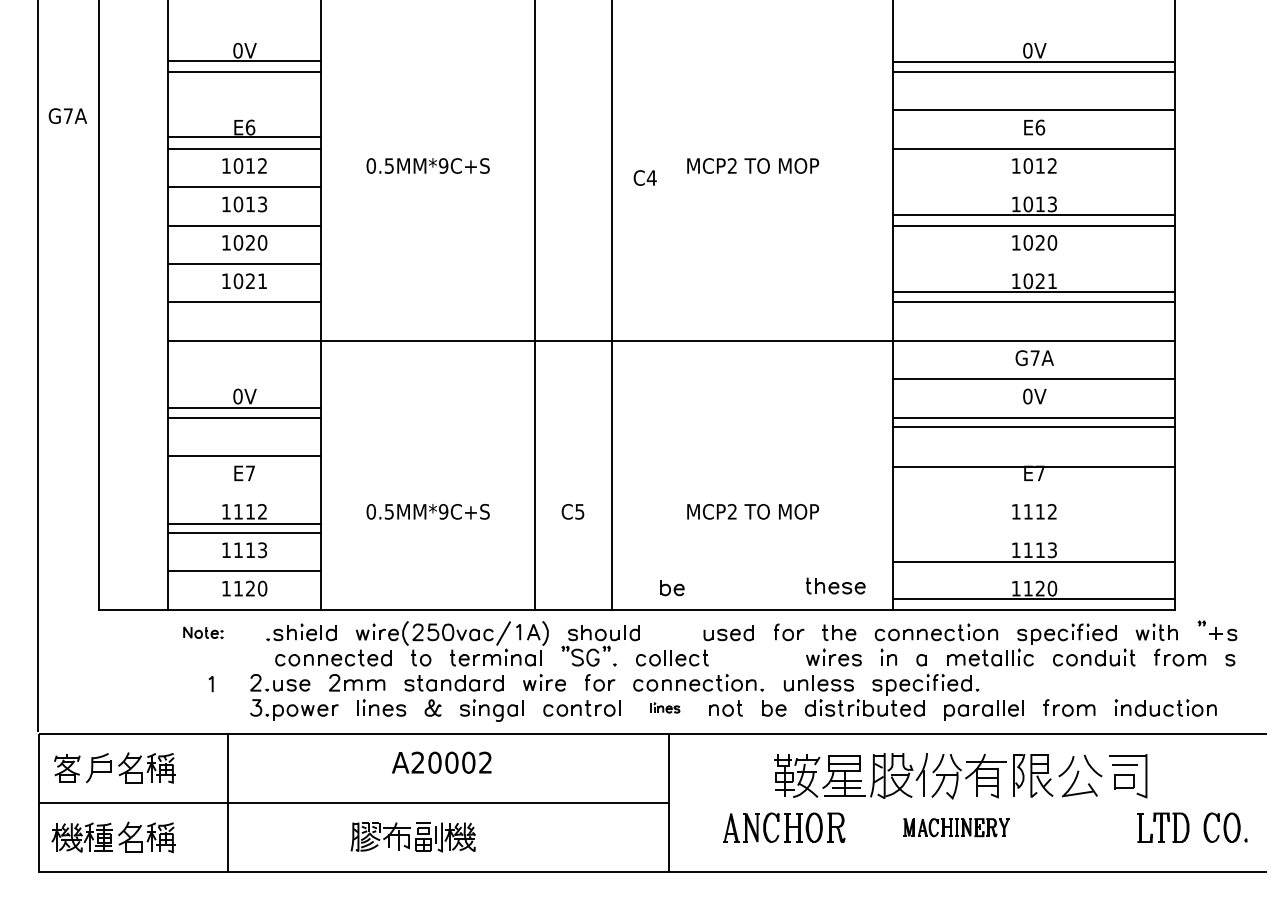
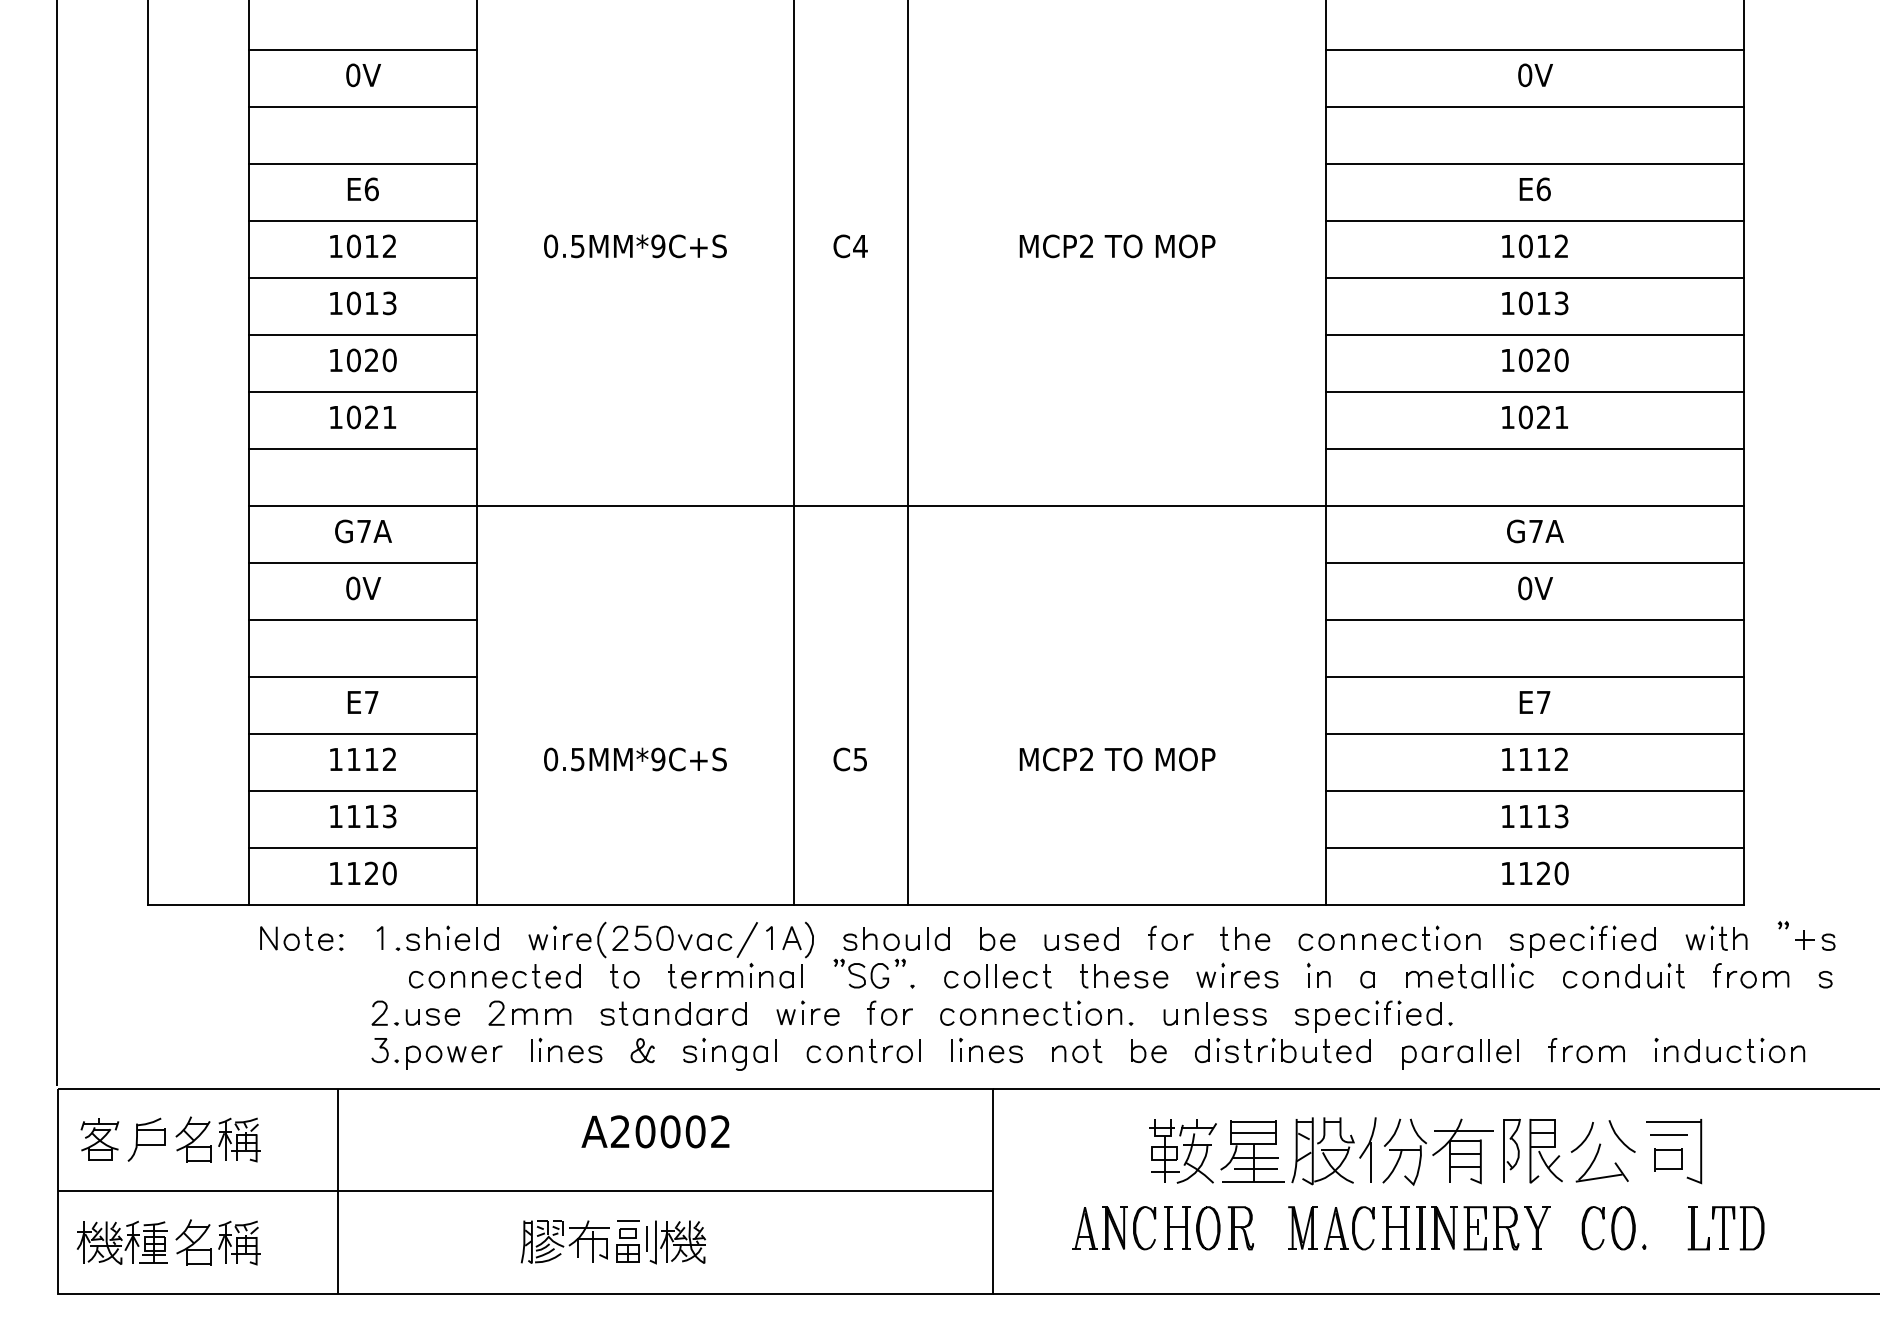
line: (244, 61) -> (362, 49), moved
line: (1034, 62) -> (1535, 49), moved
text: (67, 115) -> (362, 530), moved
line: (244, 137) -> (362, 163), moved
text: (644, 177) -> (849, 245), moved
line: (1034, 215) -> (1535, 278), moved
line: (1034, 292) -> (1535, 392), moved
line: (244, 408) -> (362, 563), moved
line: (1034, 427) -> (1535, 677), moved
line: (1034, 466) -> (1535, 733), moved
line: (244, 523) -> (362, 733), moved
line: (1034, 561) -> (1535, 790), moved
part: (835, 585) -> (1124, 975), moved
part: (672, 588) -> (997, 940), moved
line: (1034, 599) -> (1535, 848), moved
part: (203, 632) -> (302, 938), size x1.43
line: (211, 684) -> (380, 938), moved
part: (665, 707) -> (987, 1049), size x1.67
part: (956, 827) -> (1419, 1227), size x1.67
part: (1225, 827) -> (1613, 1227), moved

